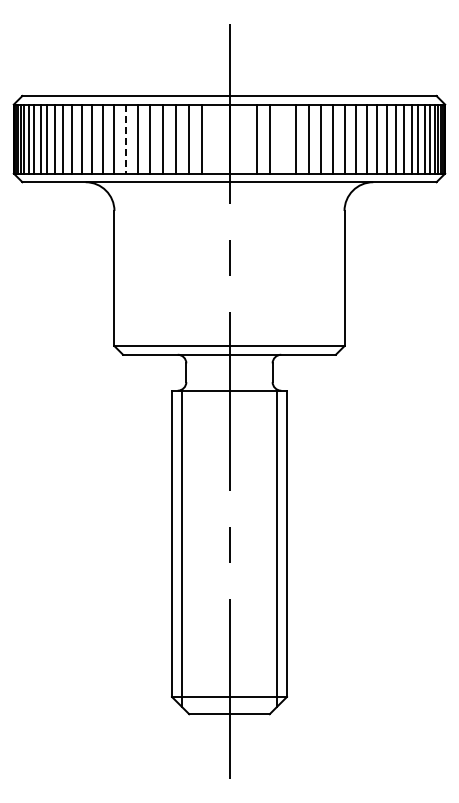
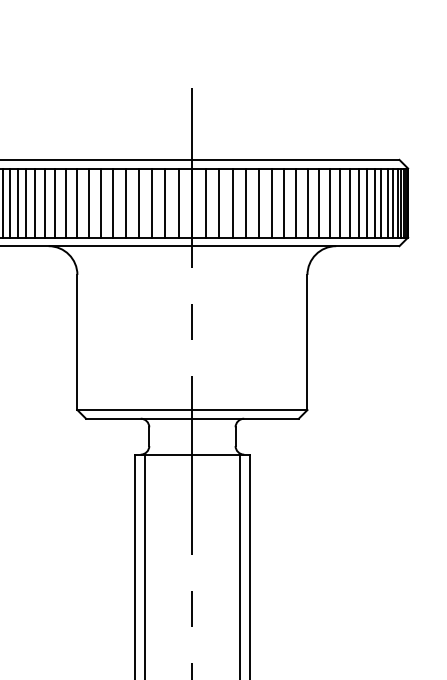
line: (215, 138) -> (178, 202), added
line: (243, 138) -> (206, 202), added
line: (283, 138) -> (246, 202), added
line: (125, 139) -> (88, 203), dashed -> solid

